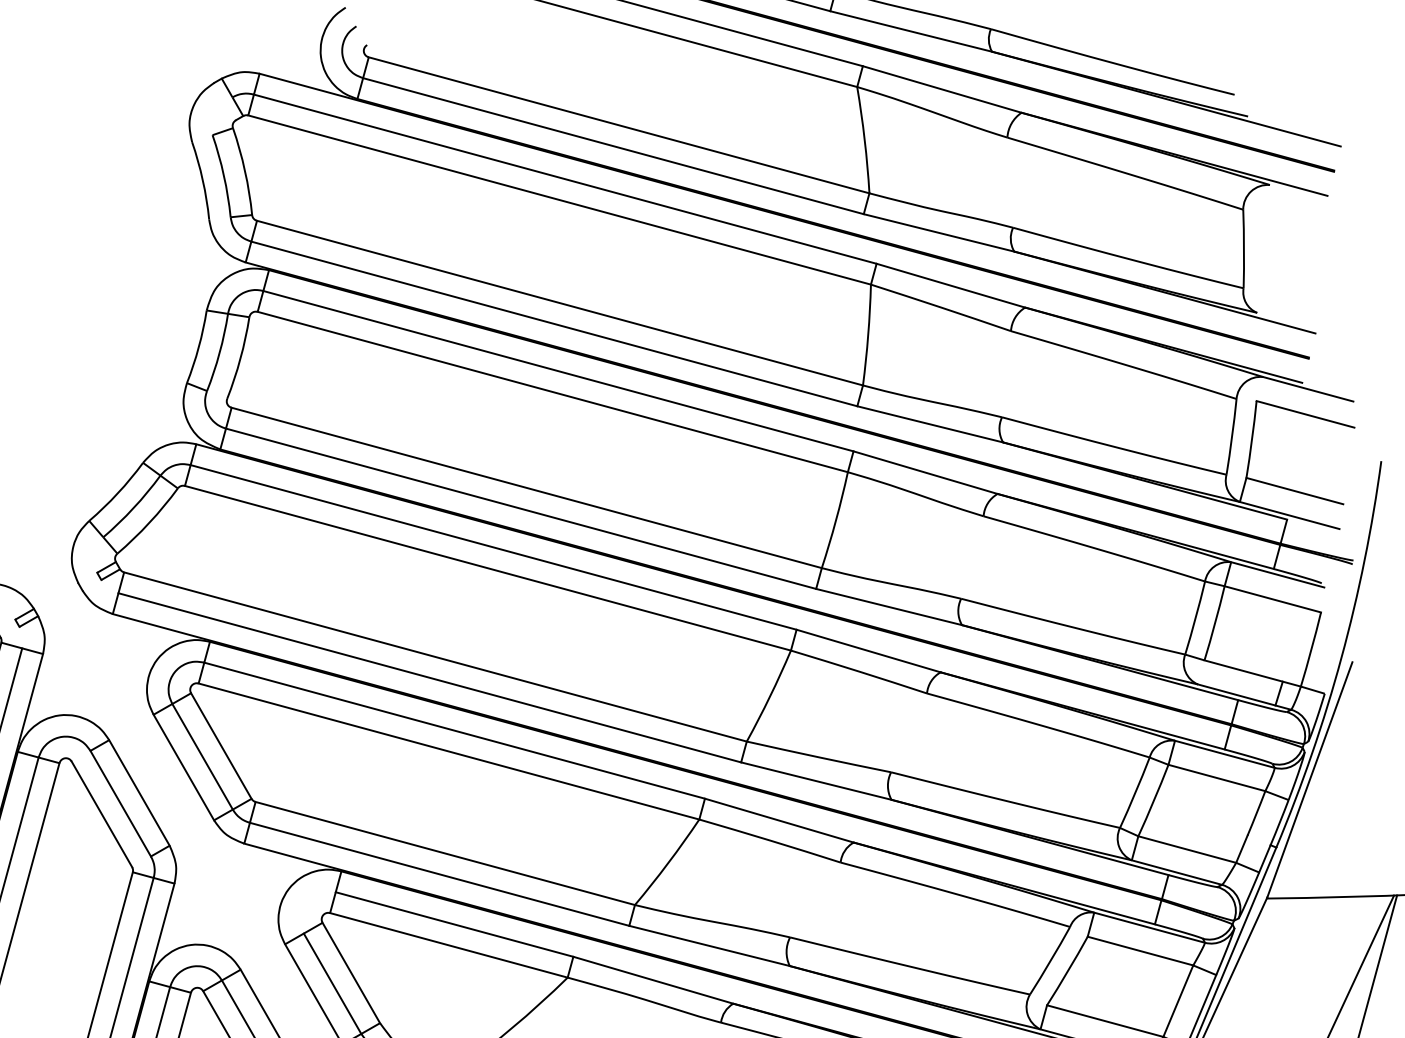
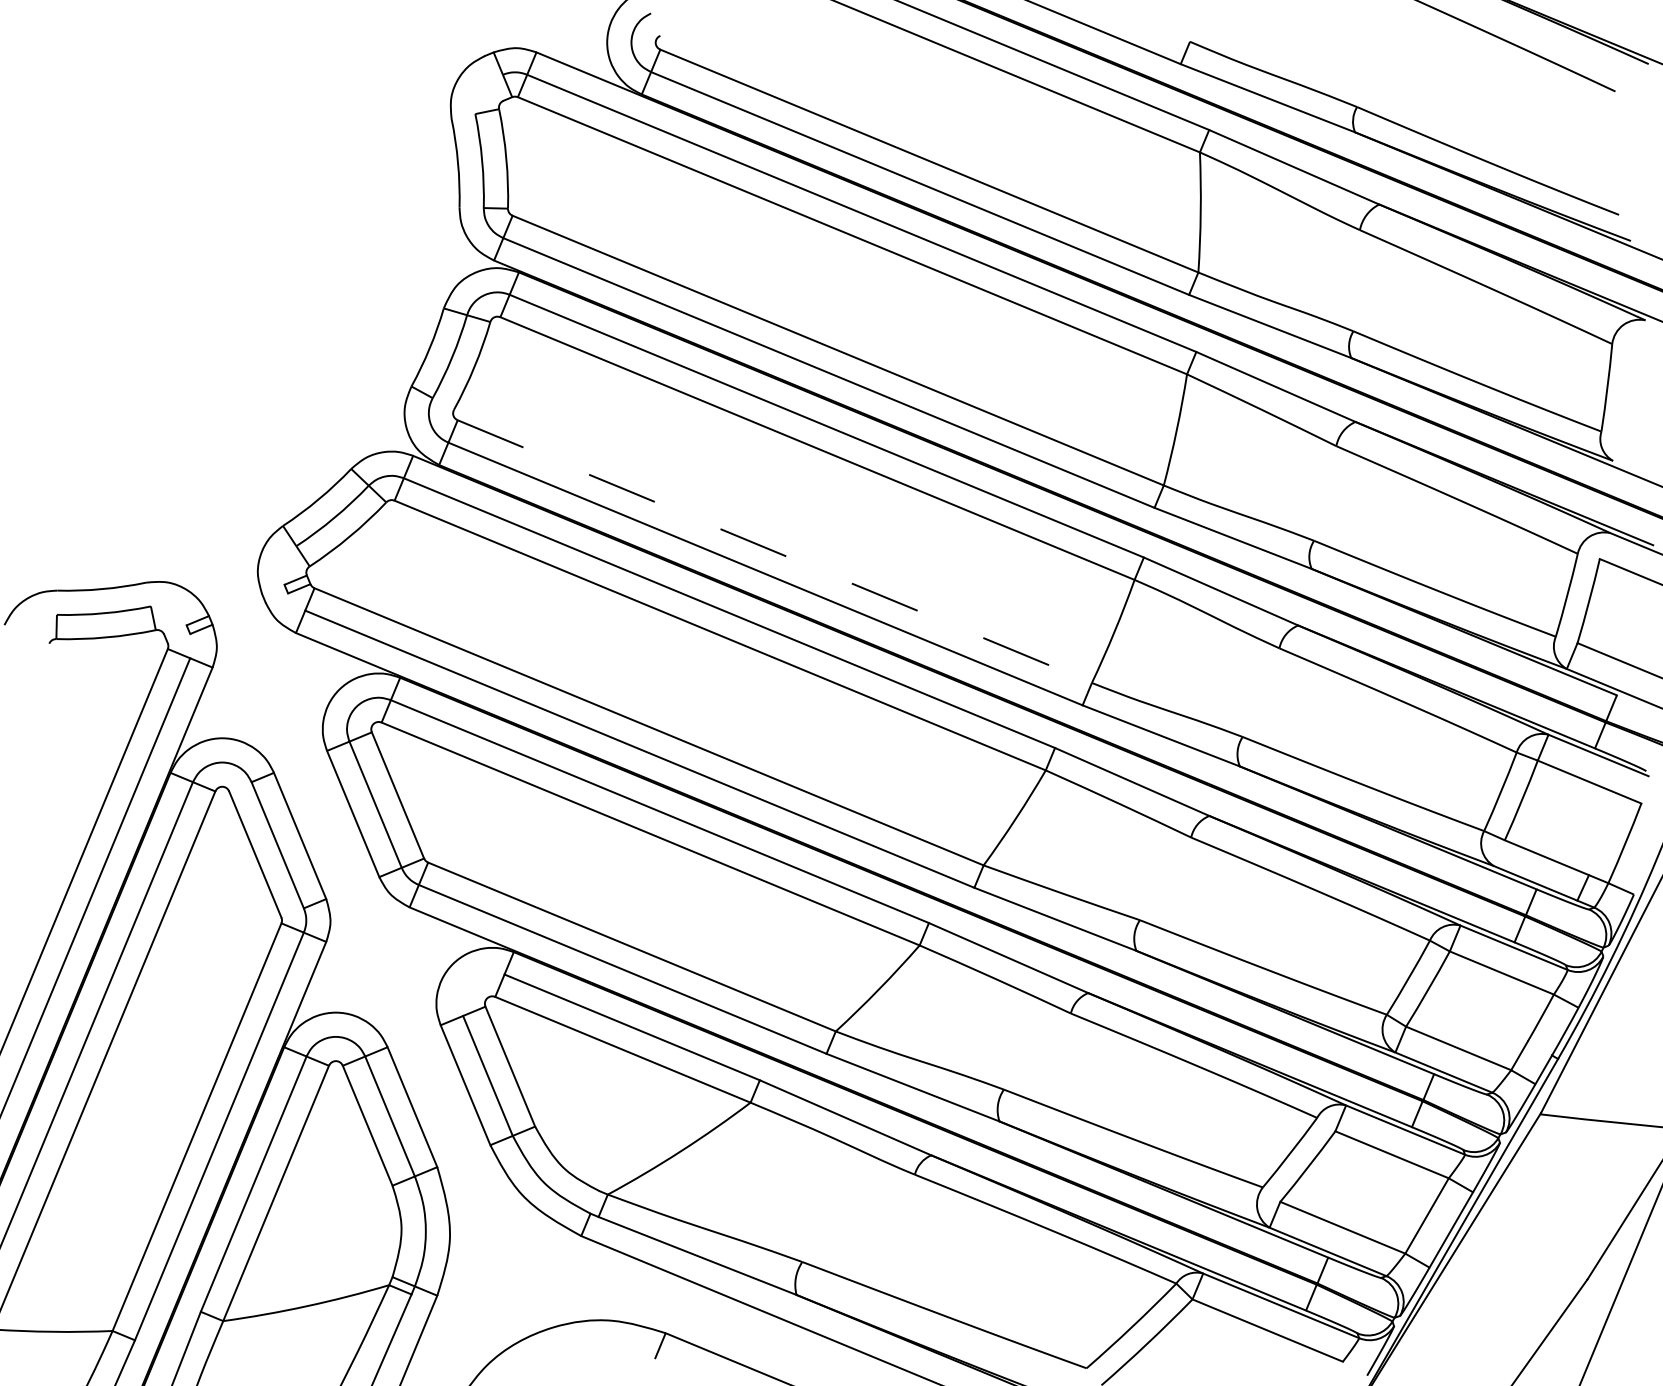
line: (527, 487) -> (775, 551), solid -> dashed

